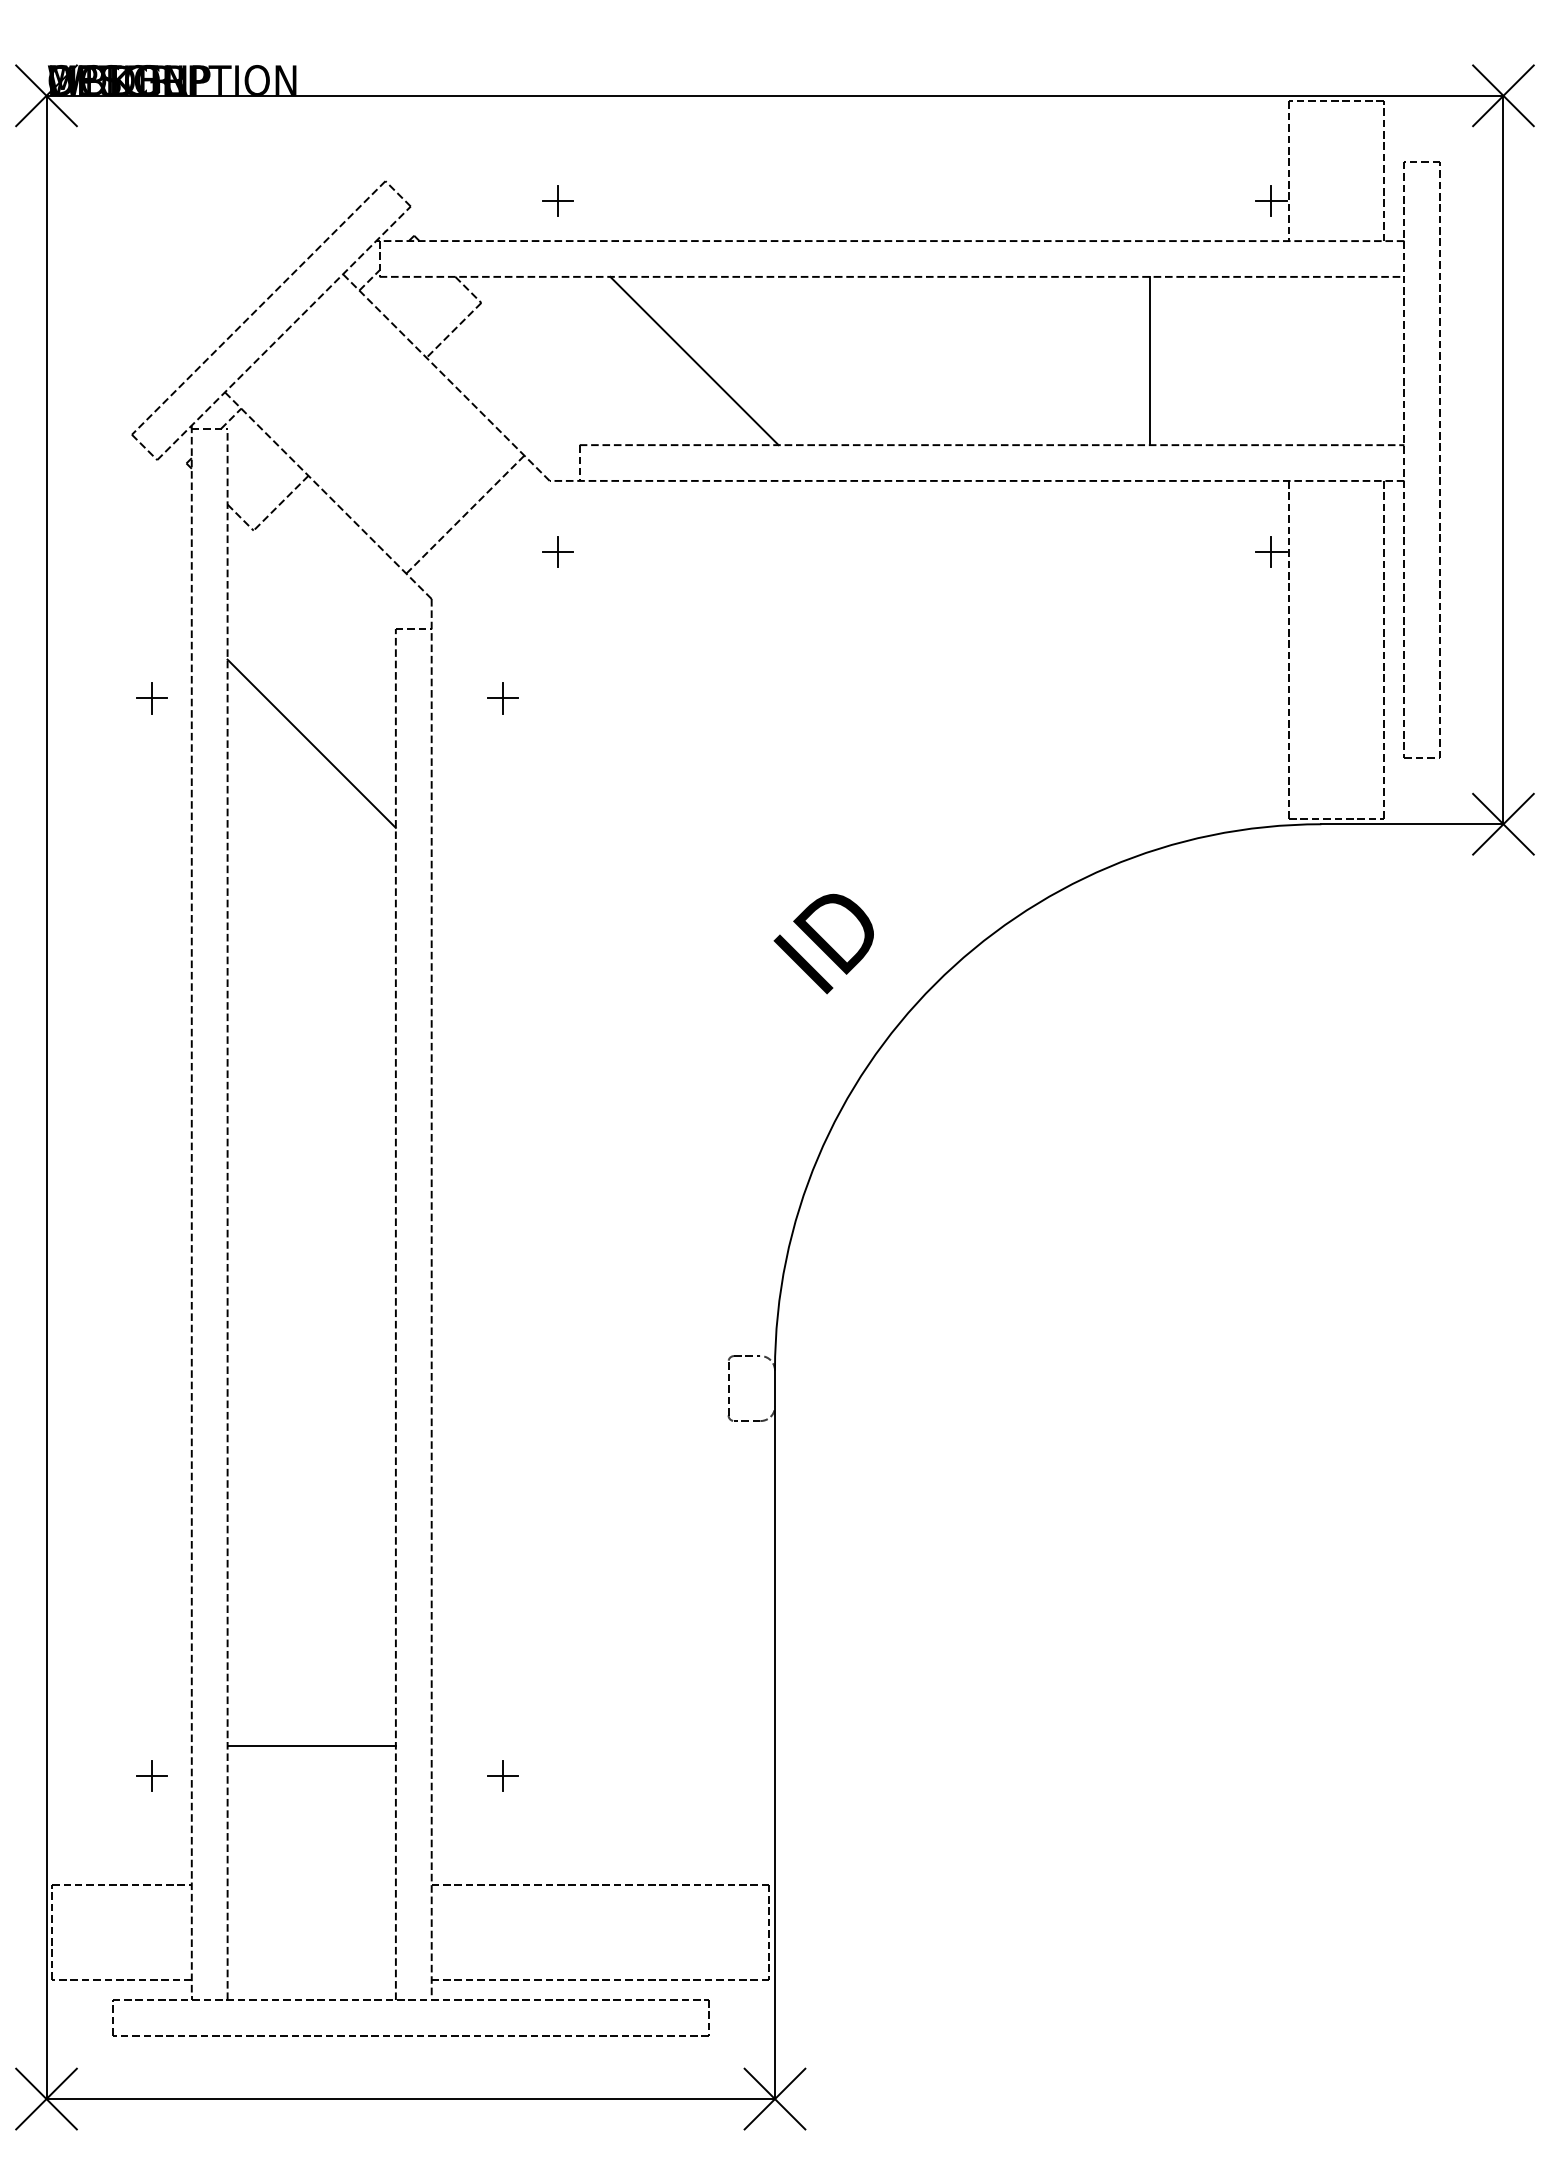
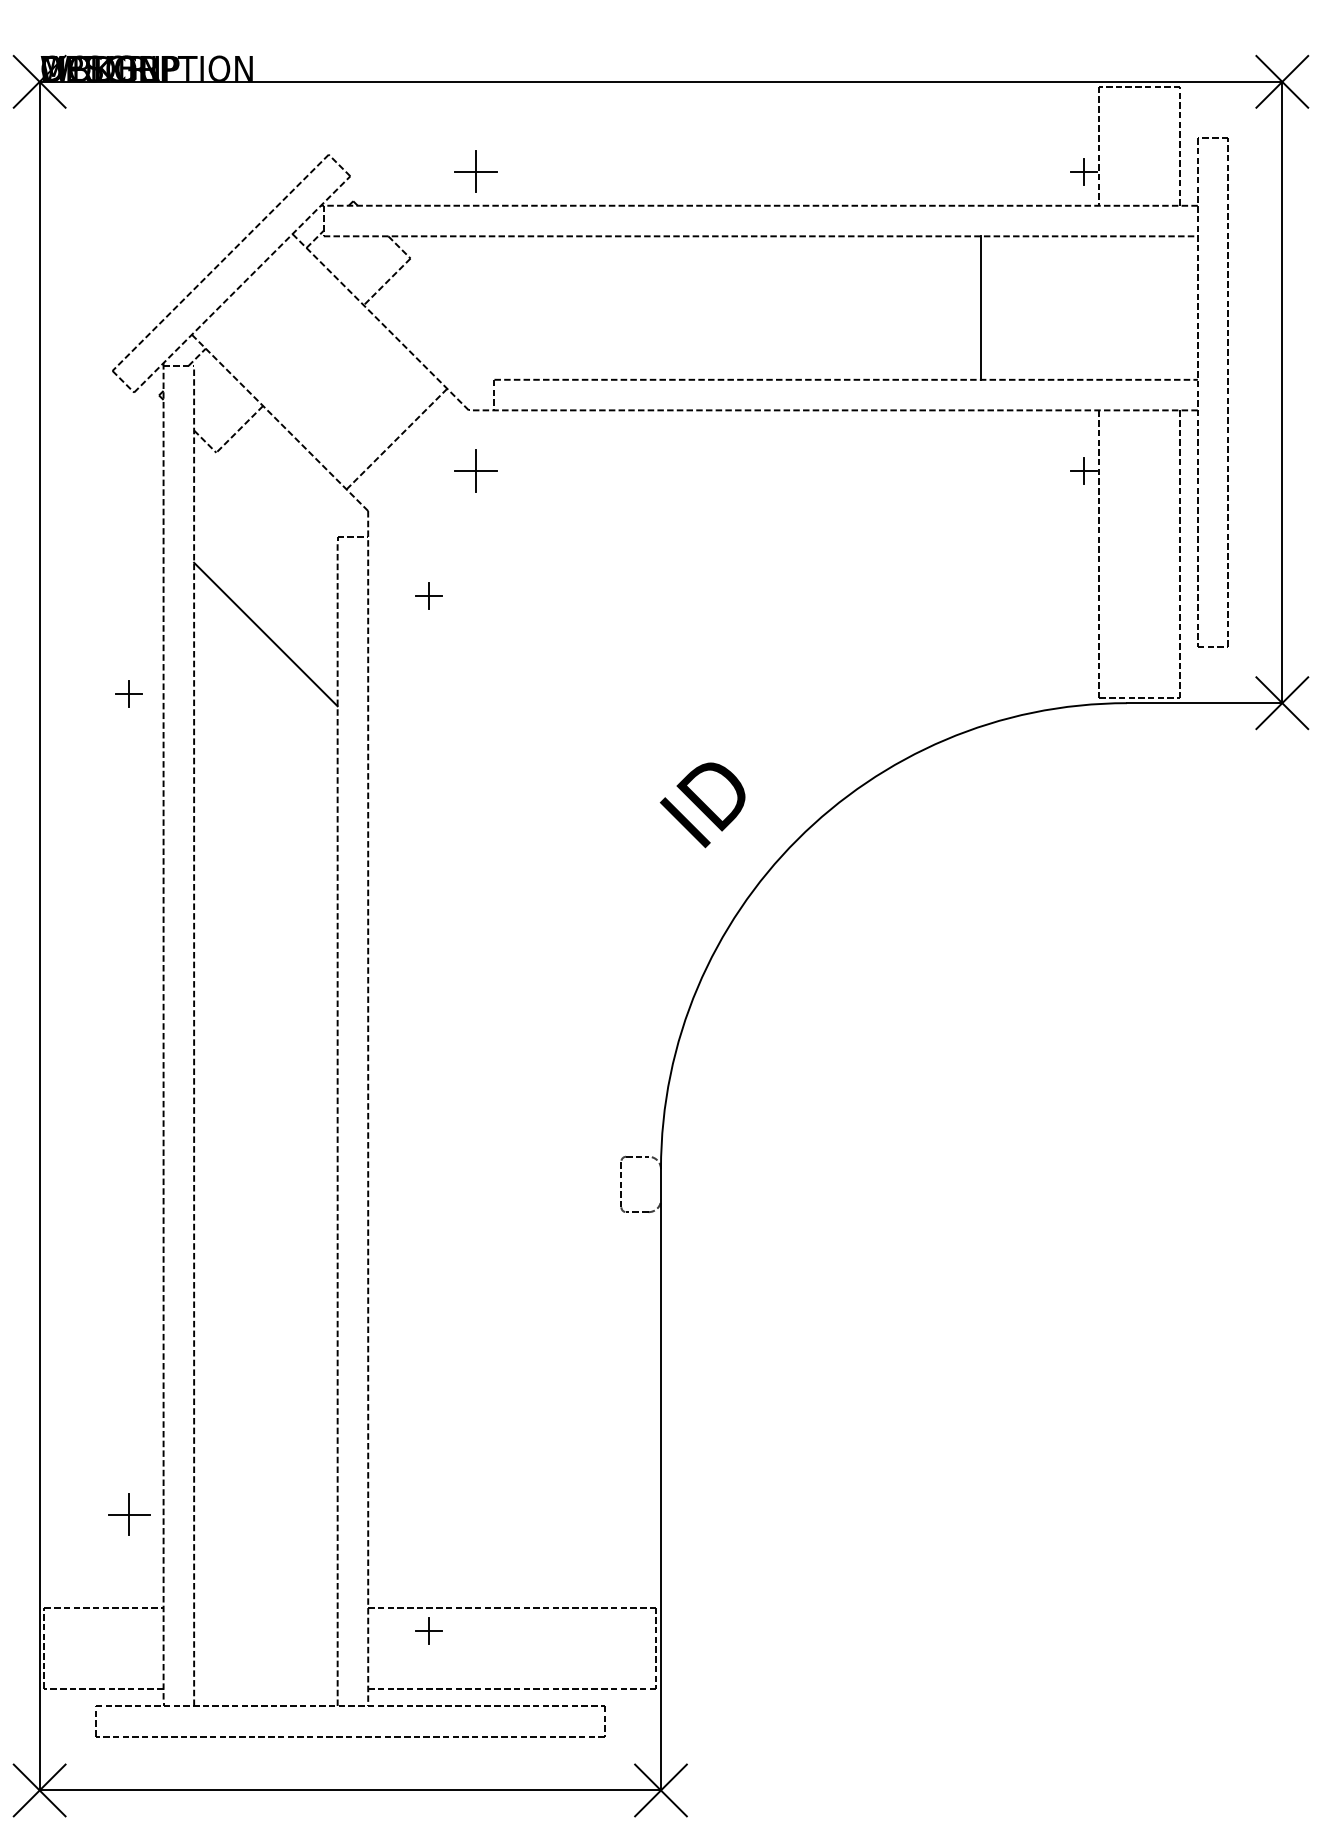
part: (557, 200) -> (475, 171), size x1.6
line: (694, 360) -> (592, 307), removed
part: (557, 551) -> (475, 470), size x1.6
part: (151, 698) -> (129, 693), moved
line: (311, 1745) -> (265, 1488), removed
part: (151, 1775) -> (129, 1514), size x1.6
part: (502, 1775) -> (428, 1630), moved

